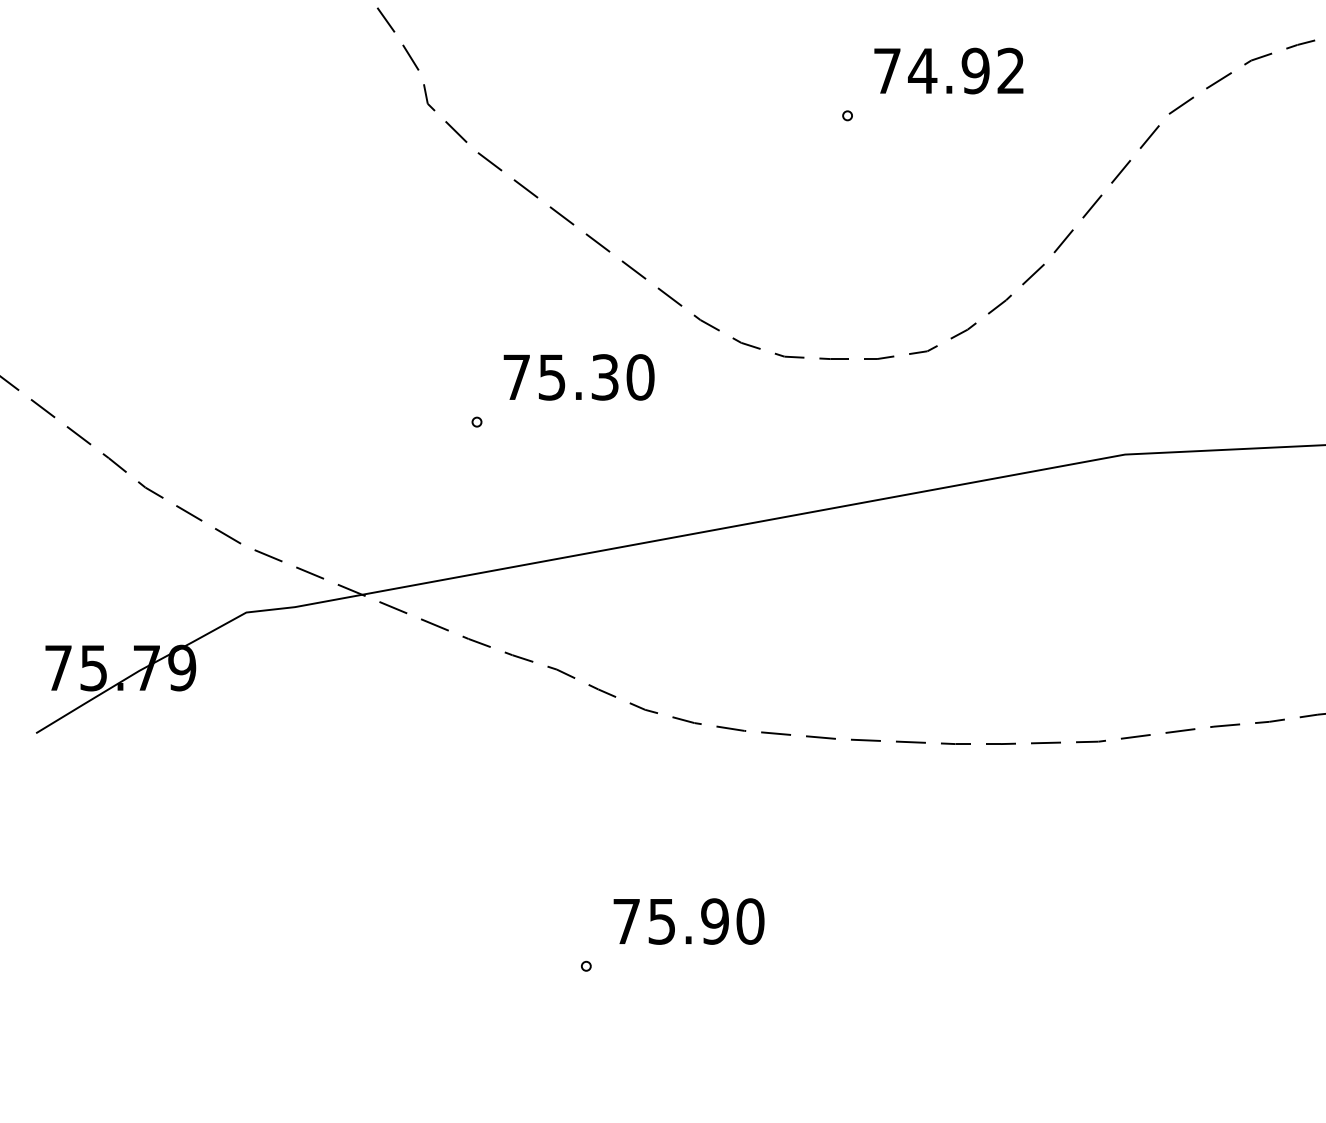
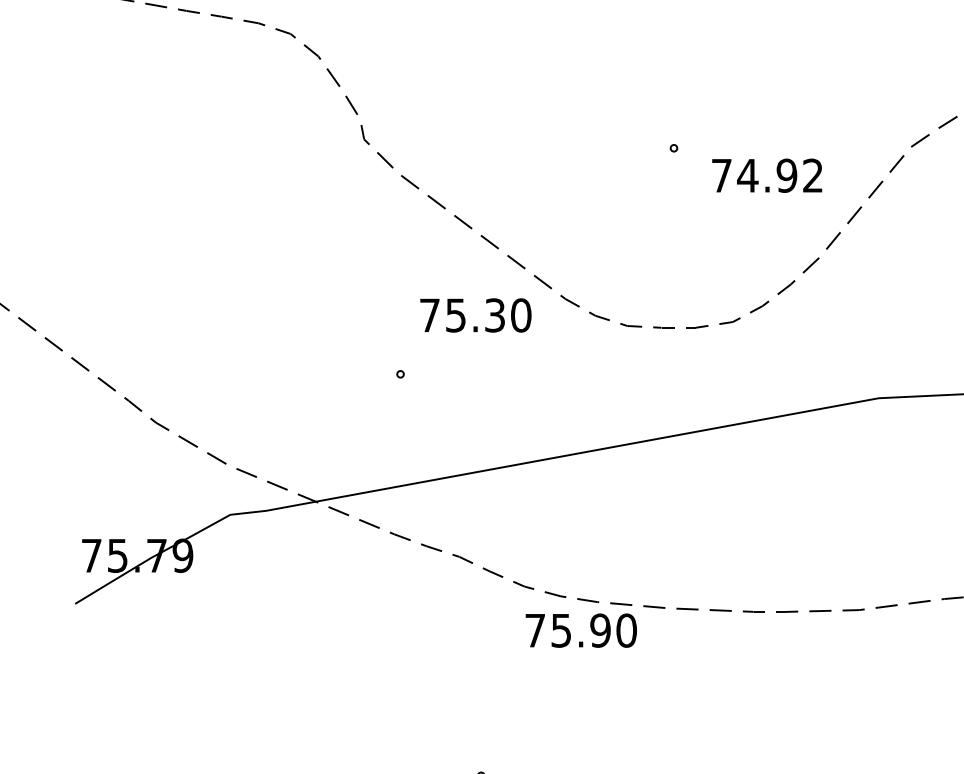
text: (948, 70) -> (766, 175), moved
text: (578, 377) -> (475, 315), moved
text: (688, 921) -> (580, 630), moved

